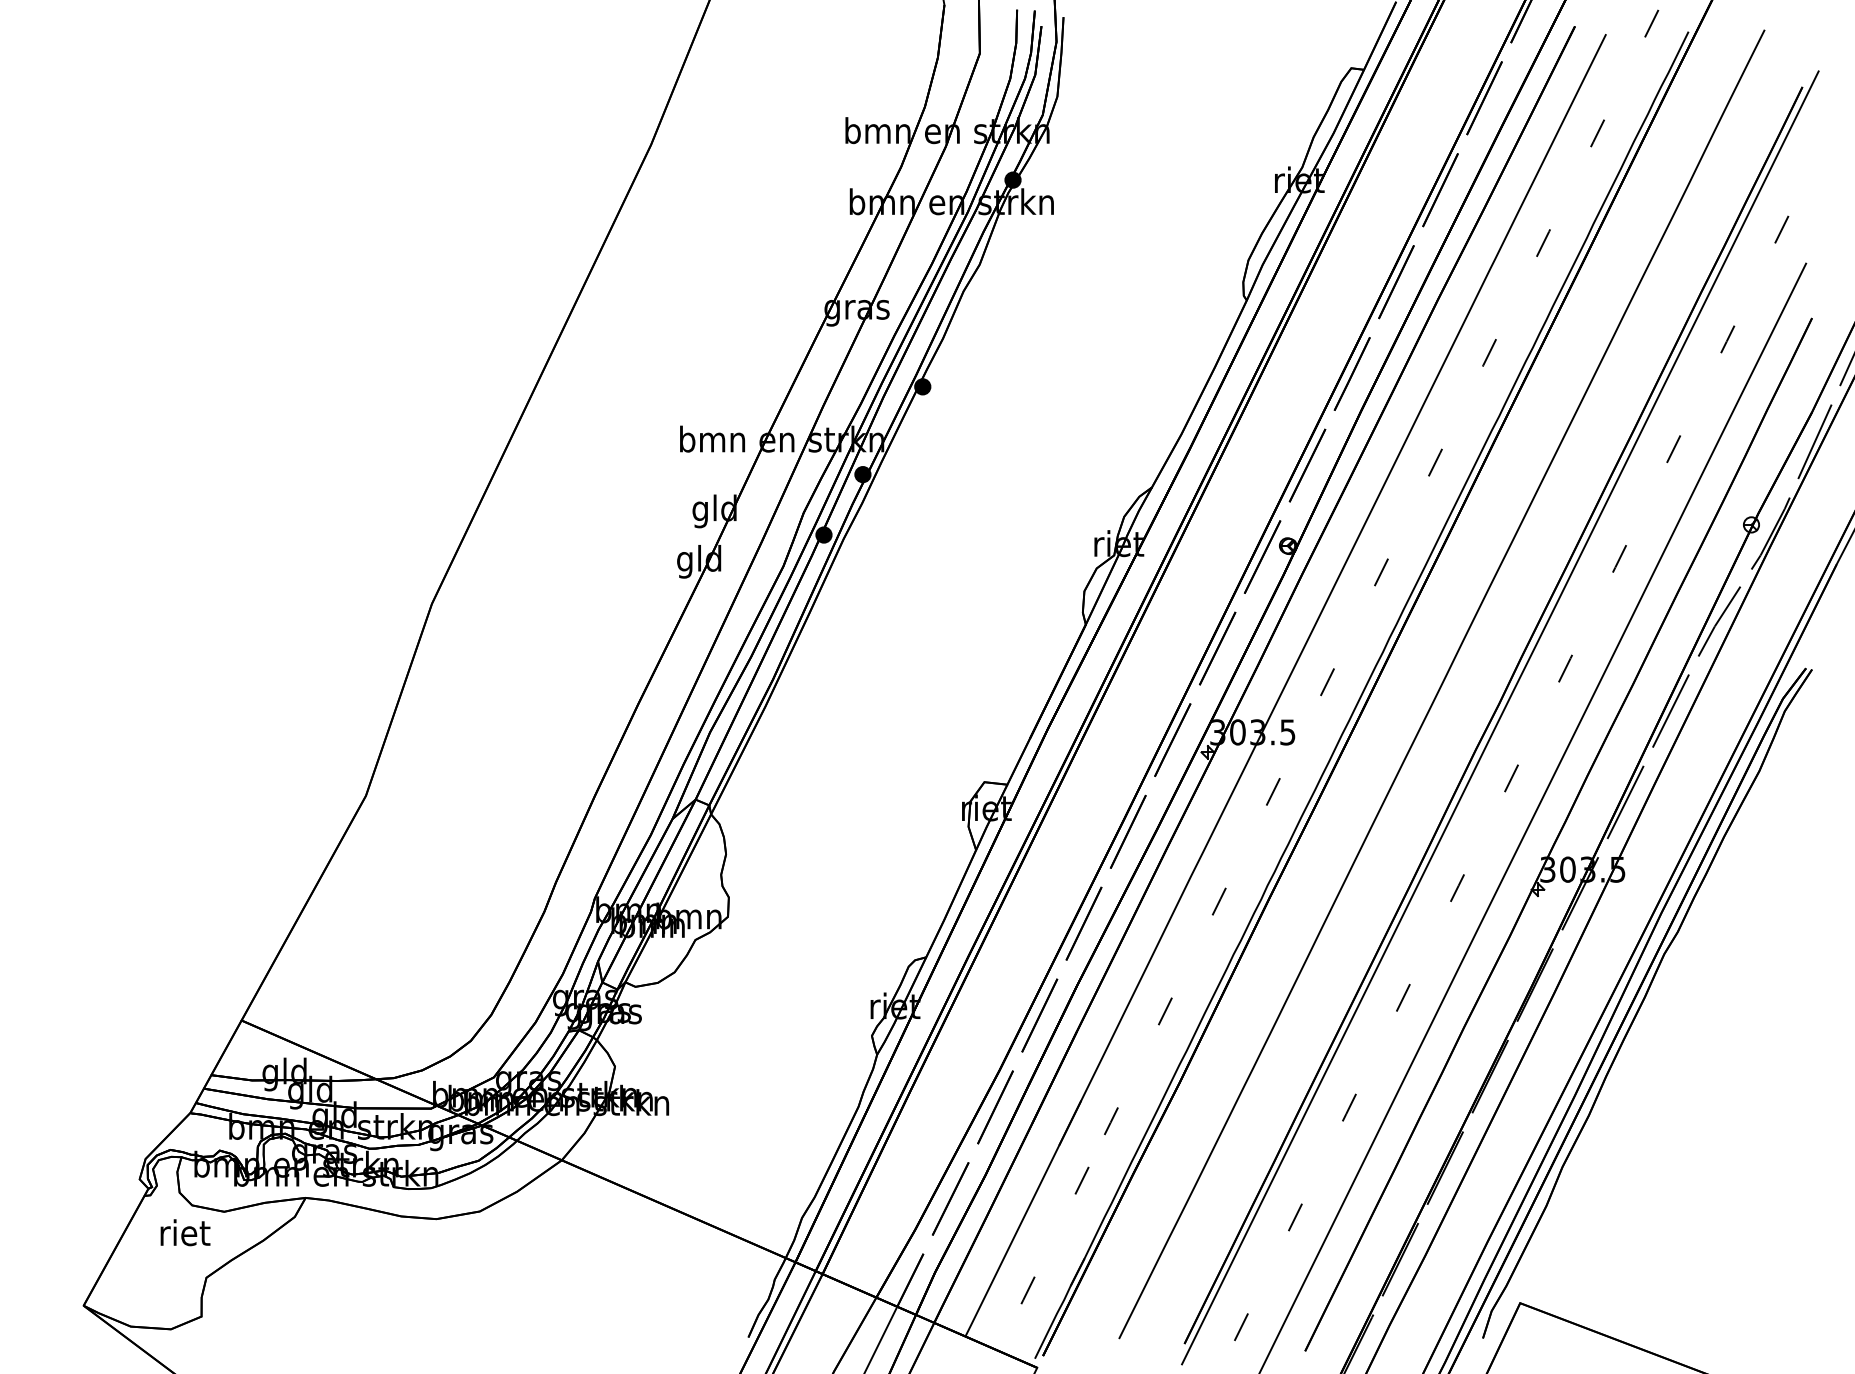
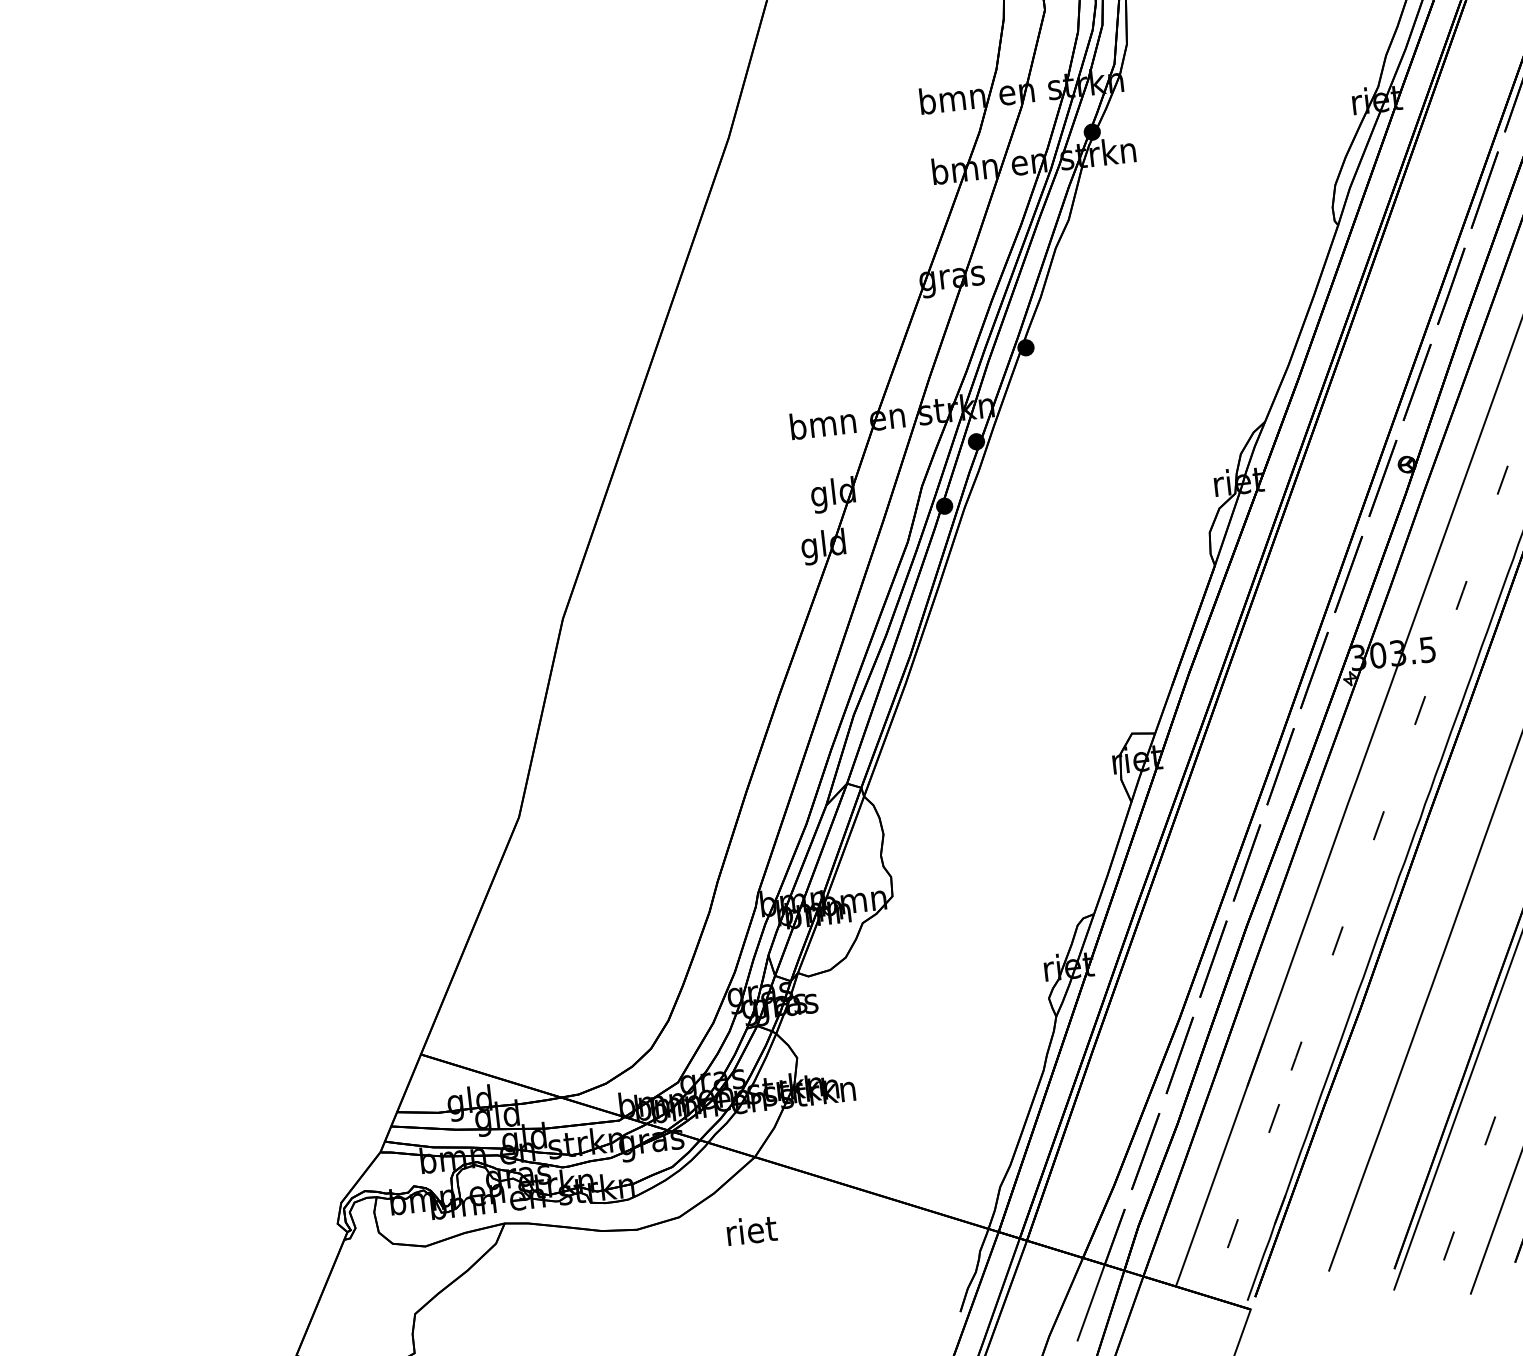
text: (185, 1232) -> (751, 1230), moved

